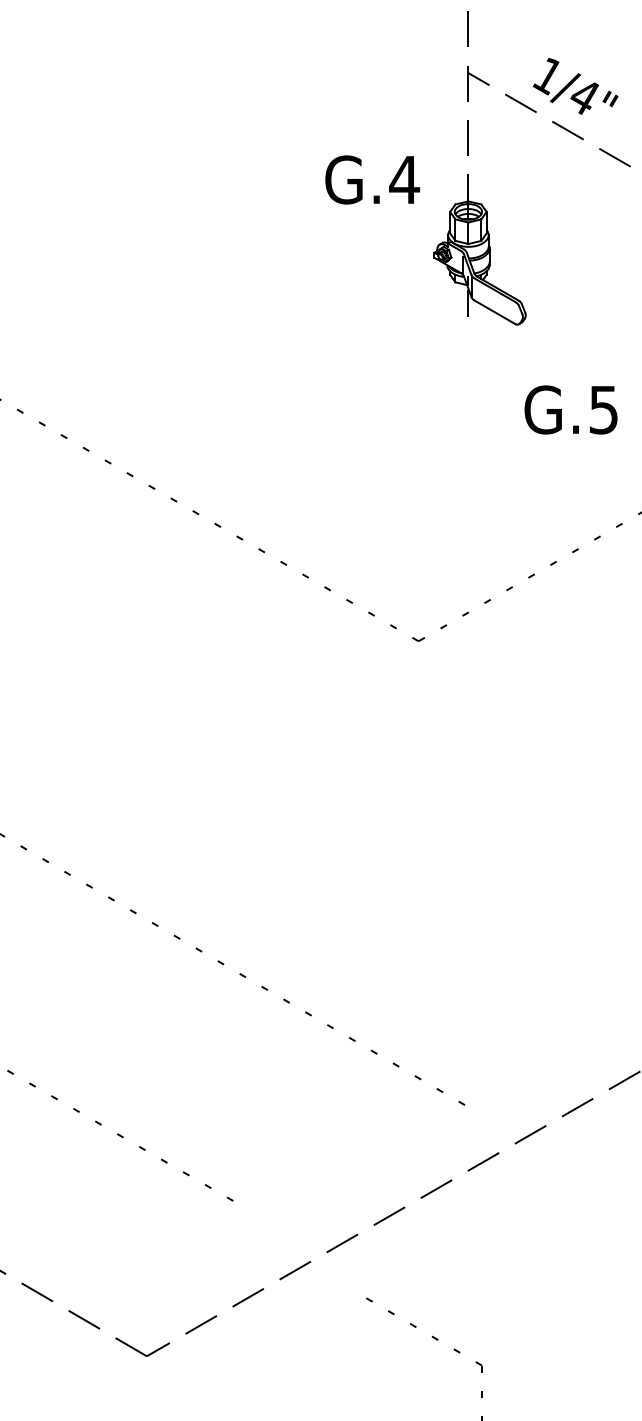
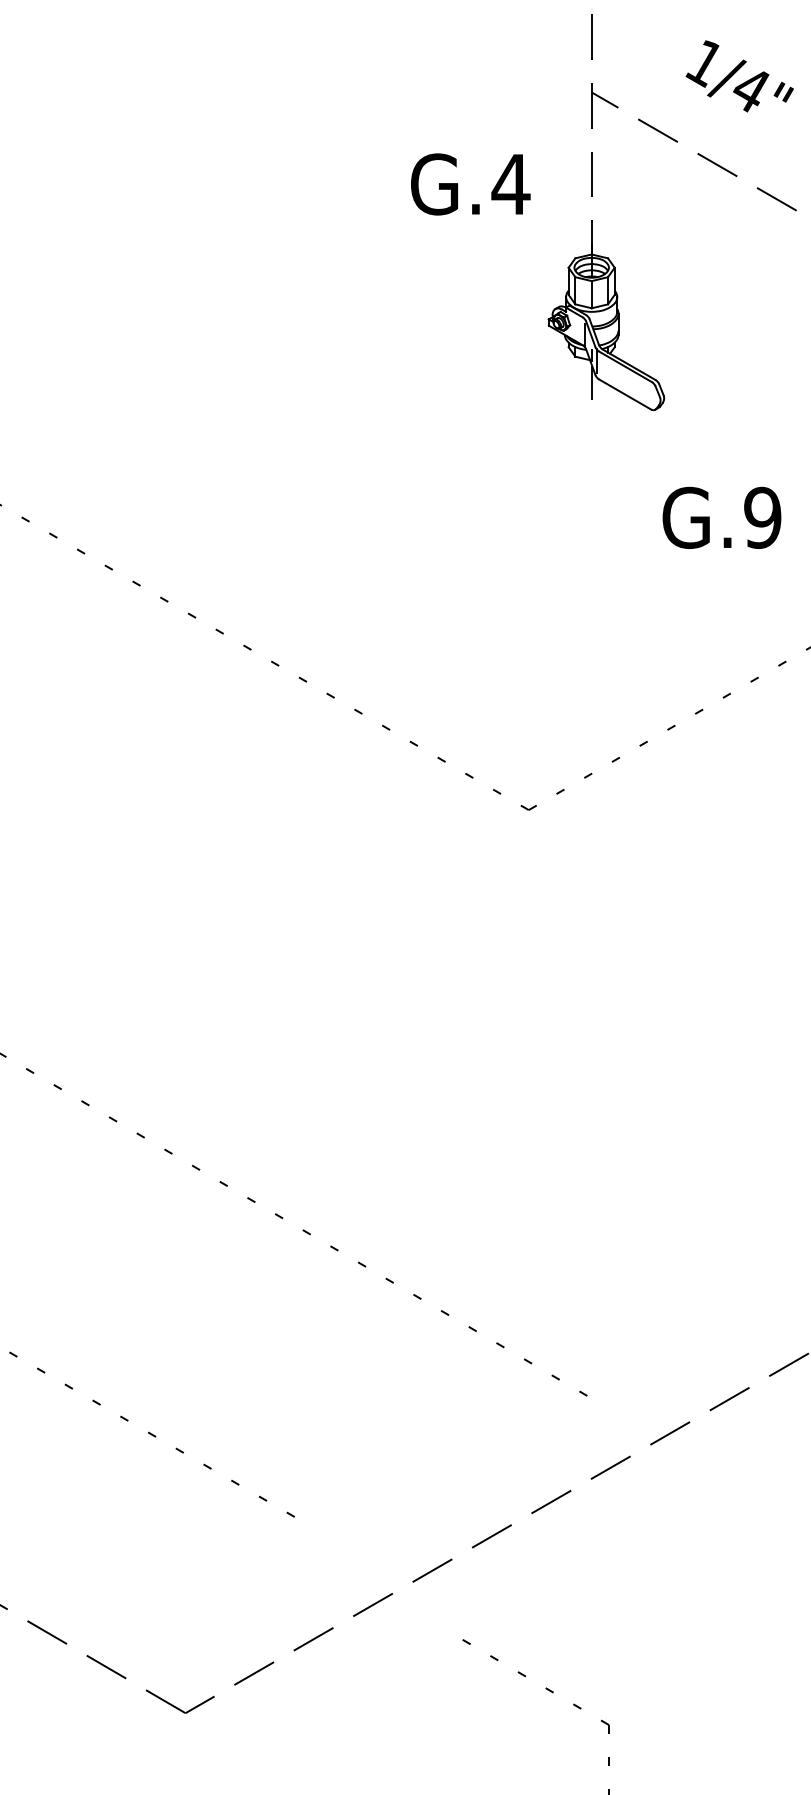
text: (575, 86) -> (739, 76), moved
text: (372, 179) -> (470, 183), moved
text: (603, 409) -> (762, 517), G.5 -> G.9

